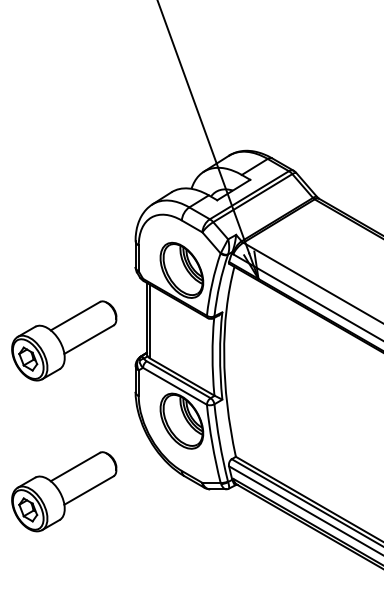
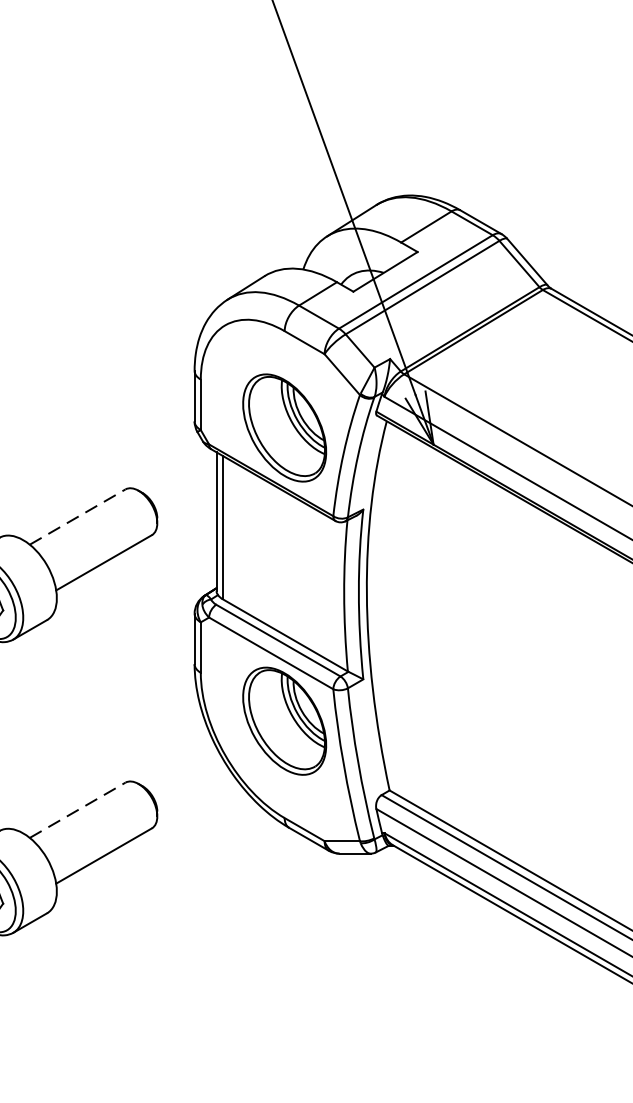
line: (75, 315) -> (77, 515), solid -> dashed
line: (75, 466) -> (77, 809), solid -> dashed

